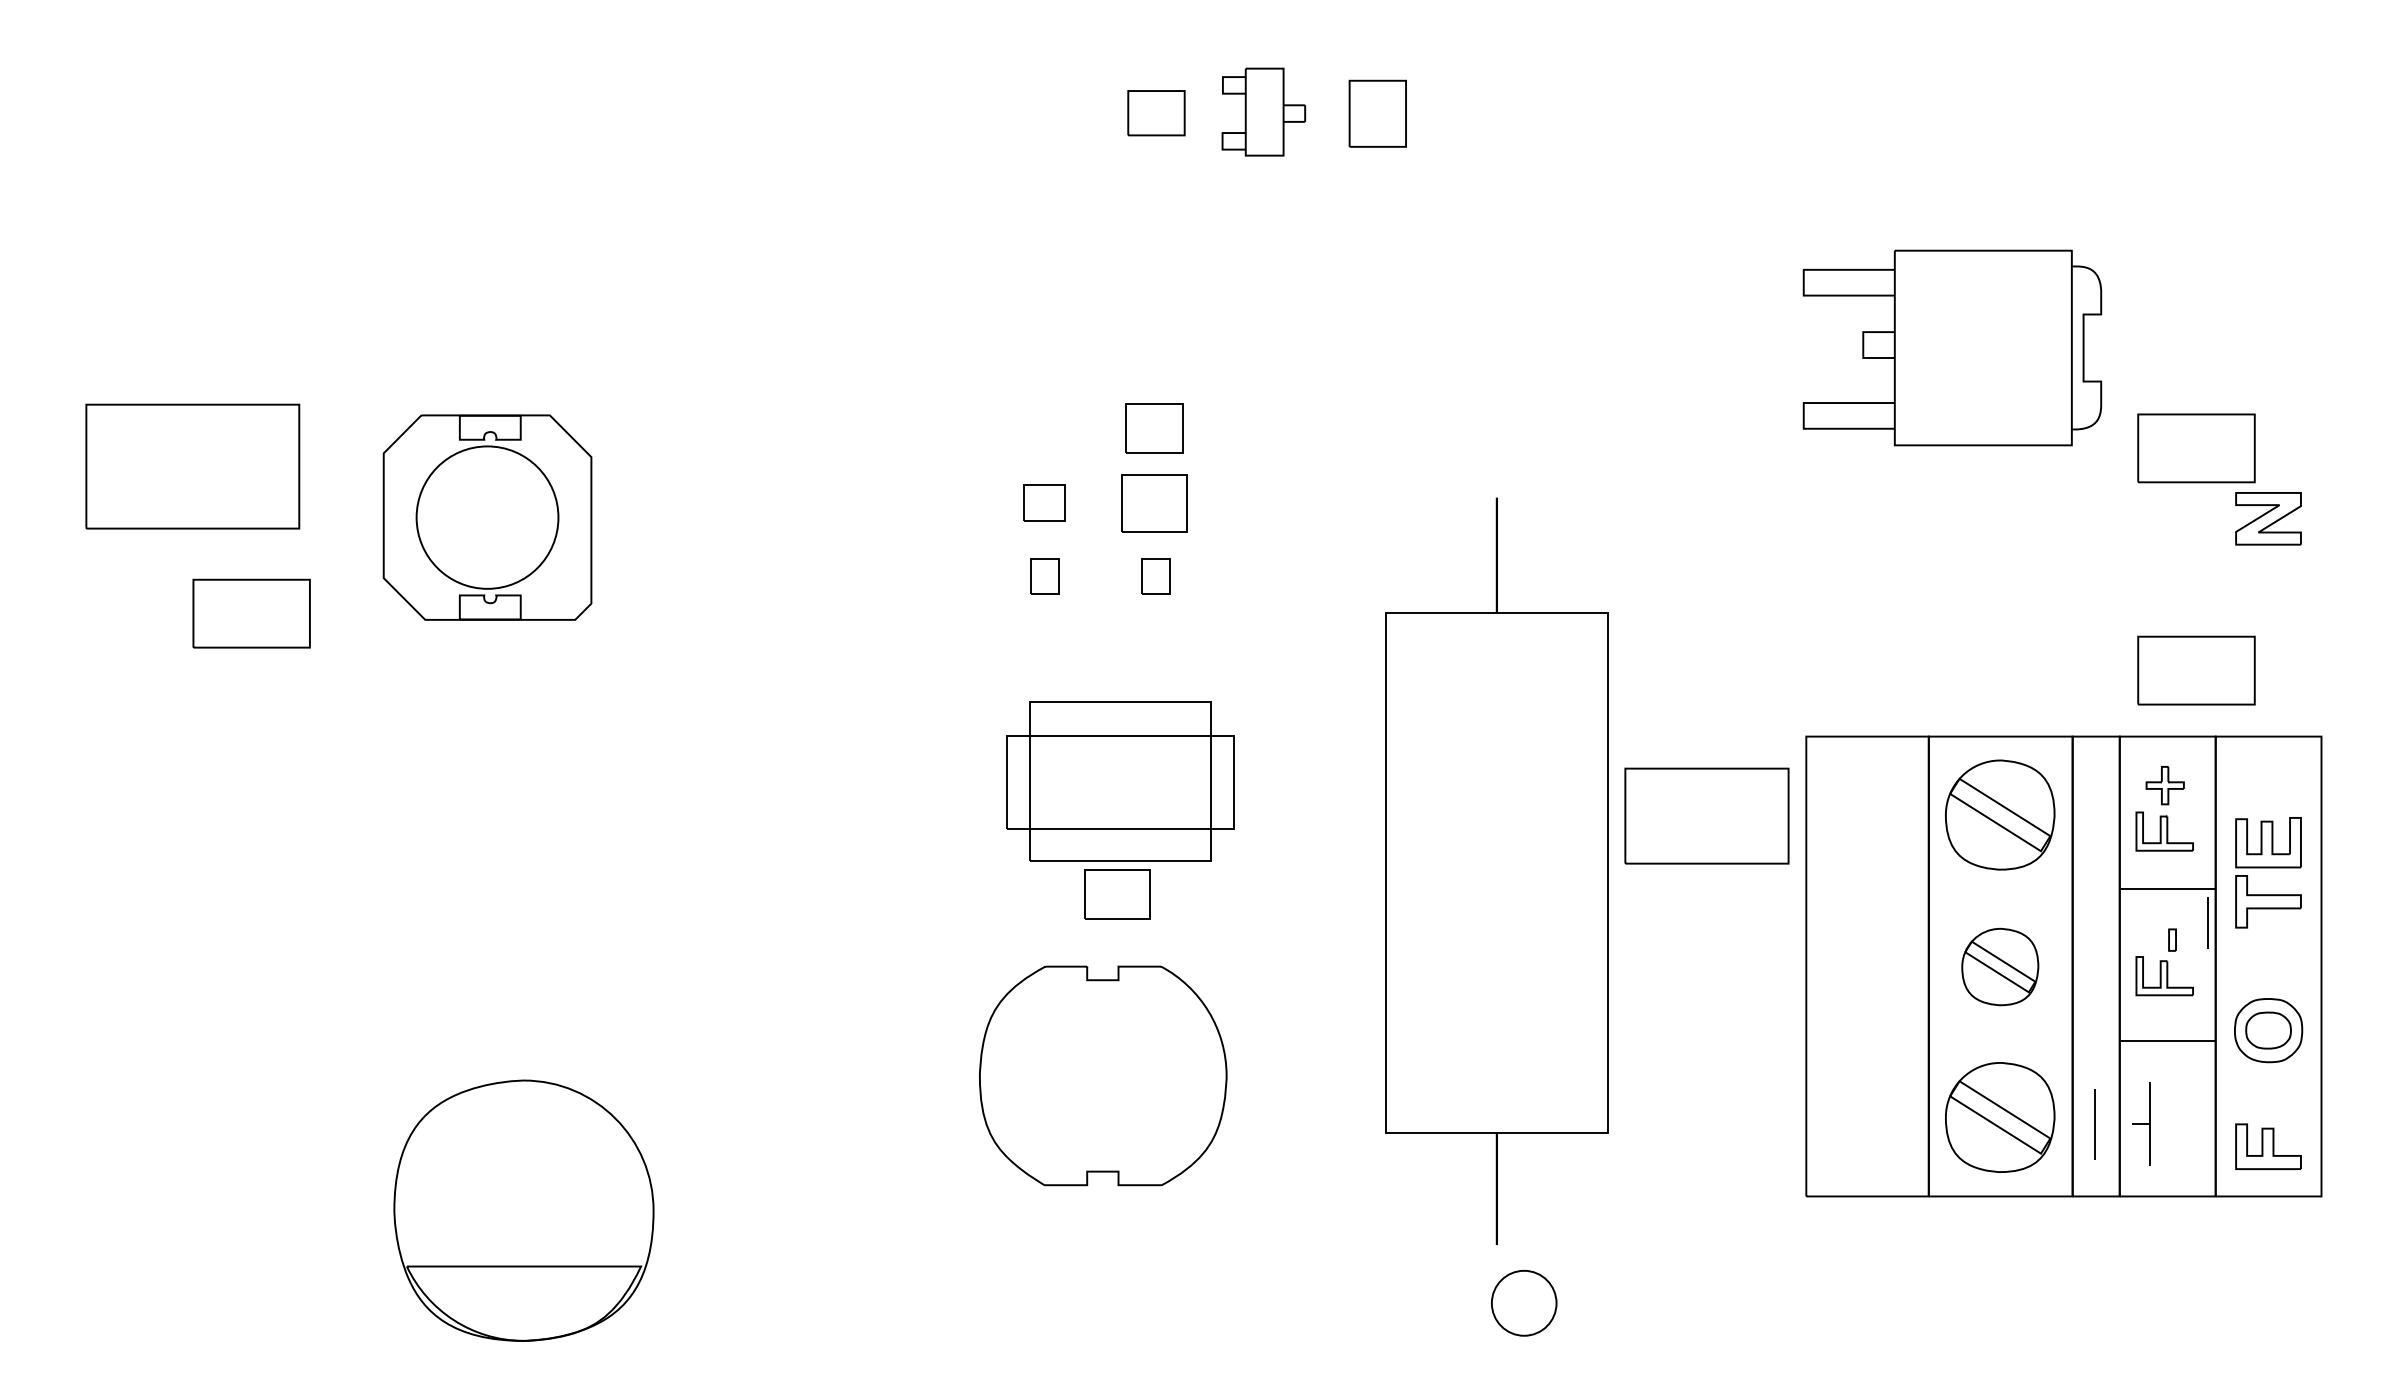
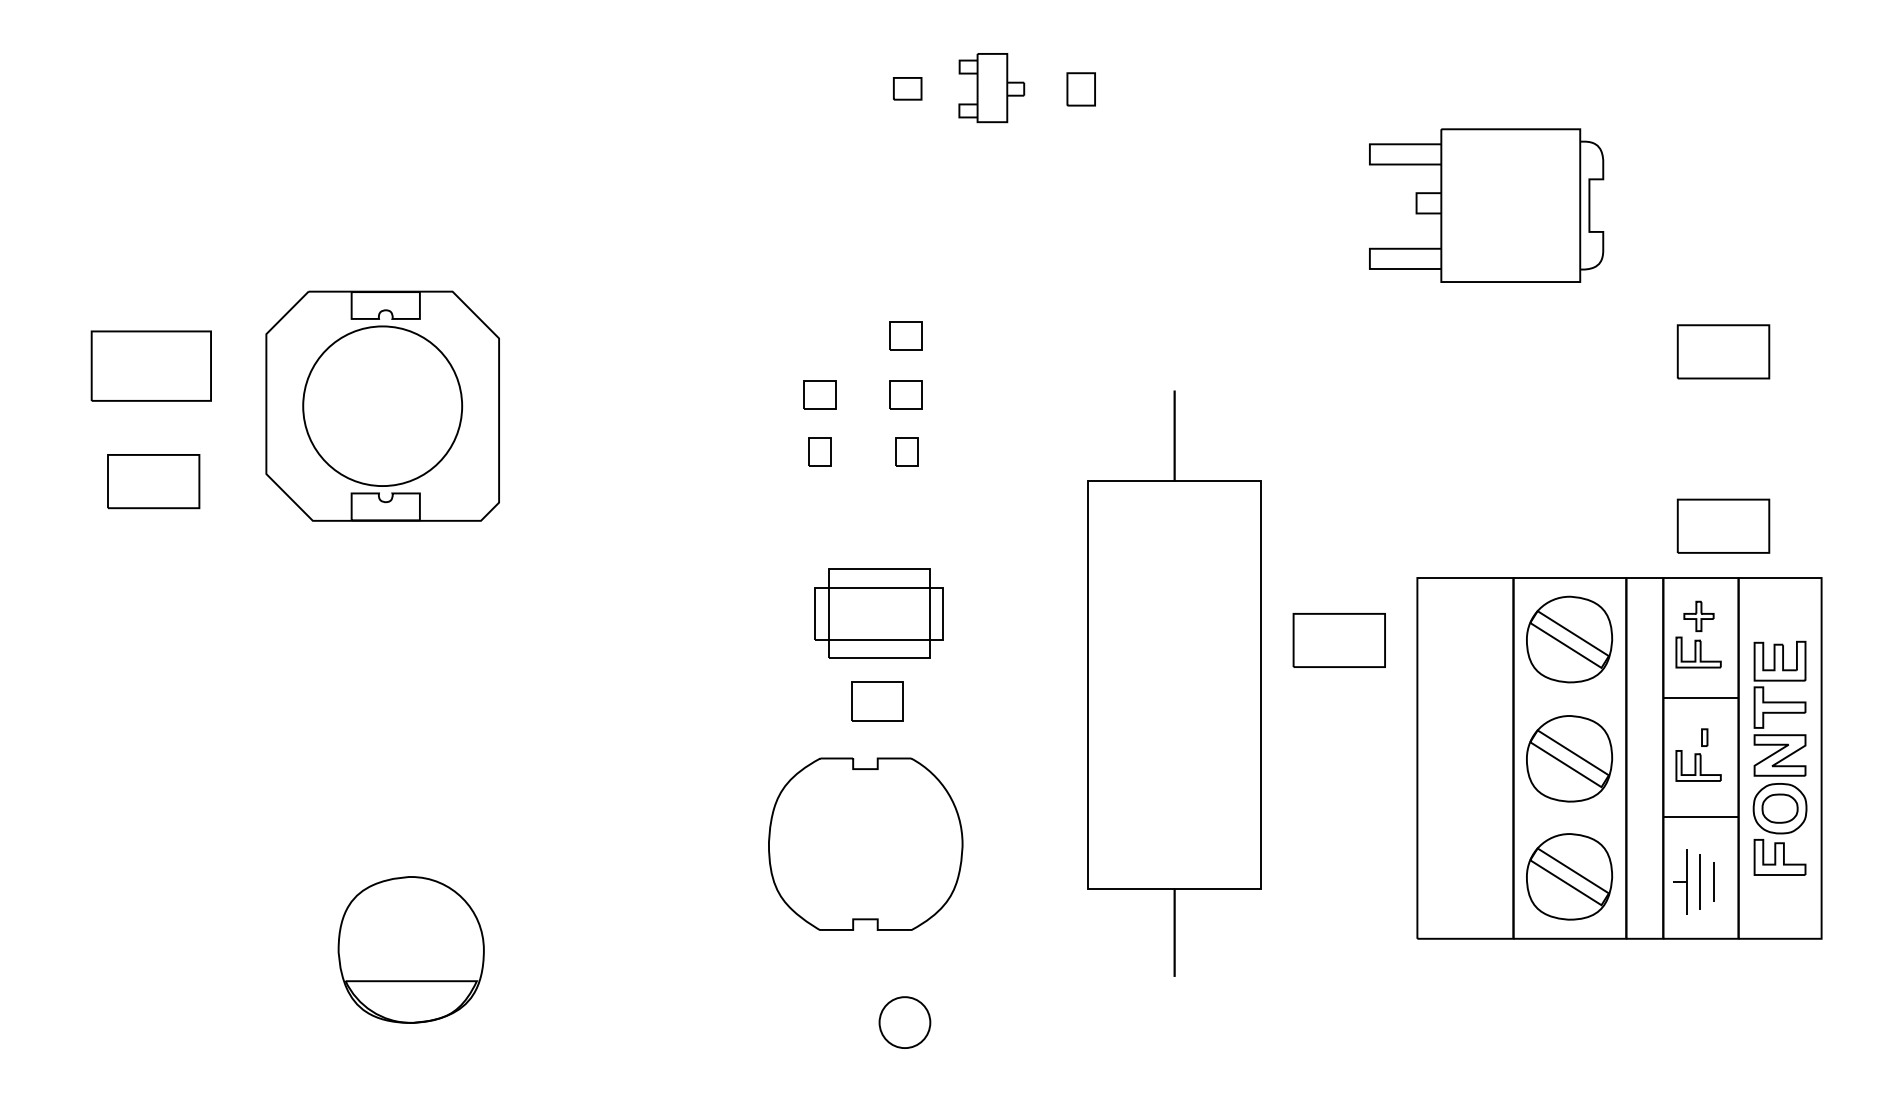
part: (1156, 112) -> (907, 88), size x0.62
part: (1377, 113) -> (1080, 89), size x0.62
part: (1952, 347) -> (1486, 205), moved
part: (1154, 428) -> (905, 336), size x0.71
part: (192, 466) -> (151, 366), size x0.71
part: (1154, 502) -> (905, 394), size x0.62
part: (487, 517) -> (382, 406), size x1.43
part: (2268, 518) -> (1780, 755), moved
part: (251, 613) -> (153, 481), moved
part: (1119, 781) -> (878, 613), size x0.71
part: (1706, 816) -> (1339, 640), size x0.71
line: (2207, 922) -> (1713, 881), moved
part: (2000, 966) -> (1569, 758), size x1.43
line: (2094, 1124) -> (1699, 882), moved
part: (2268, 1146) -> (1780, 857), moved
part: (523, 1210) -> (410, 949), size x0.71
part: (1524, 1302) -> (905, 1022), moved

